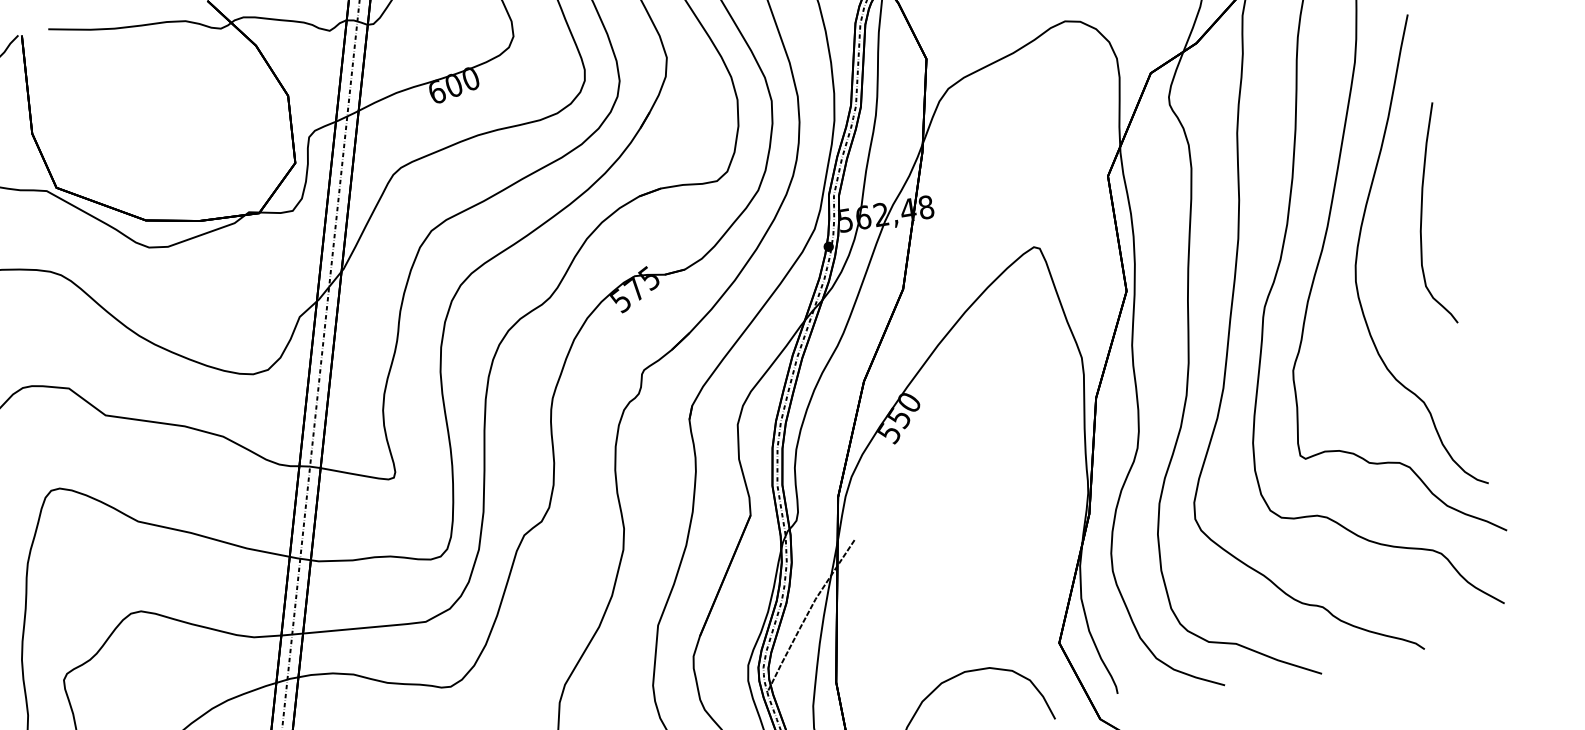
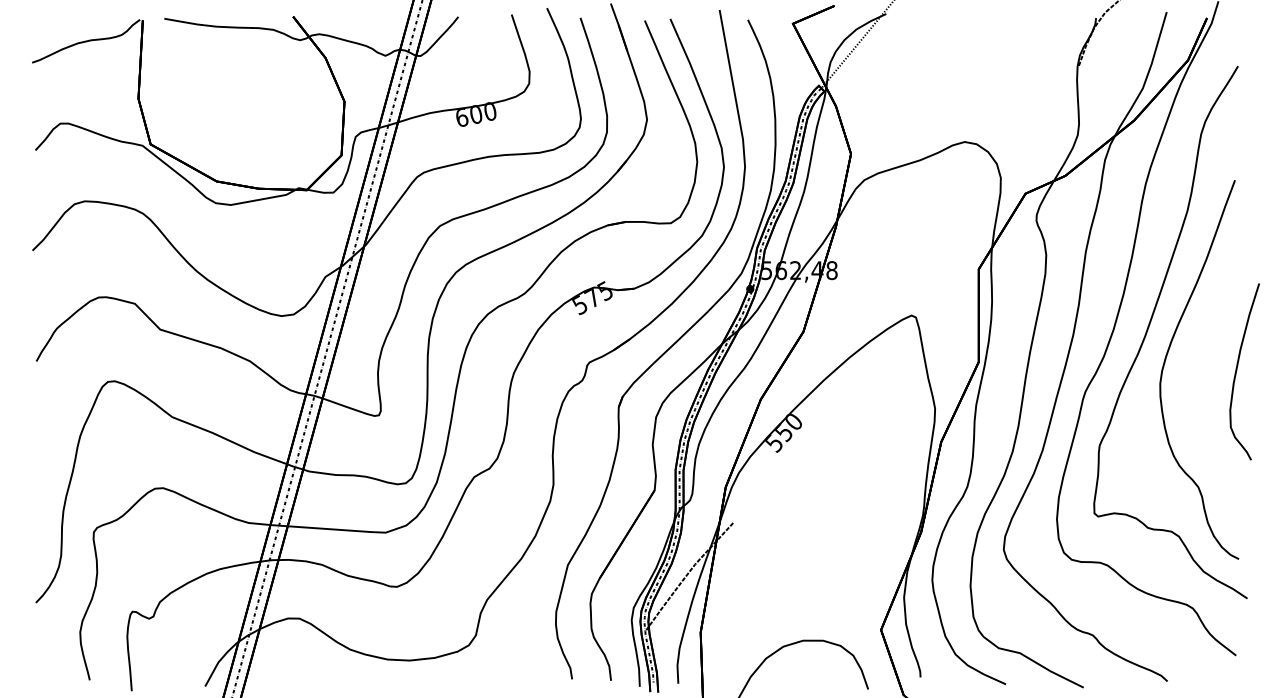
curve: (1422, 214) -> (1237, 370), moved

